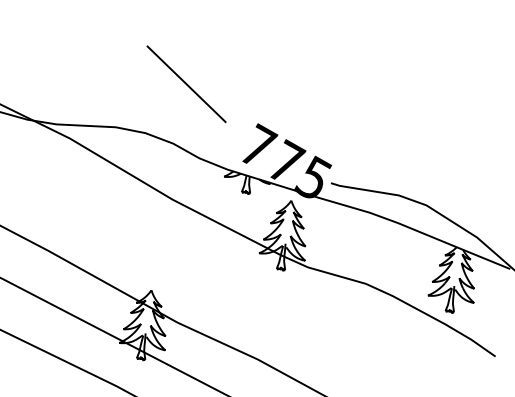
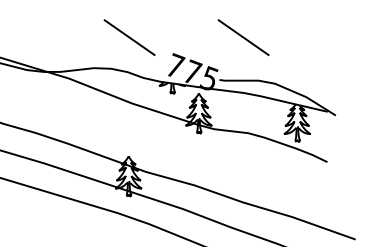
line: (384, 116) -> (243, 37), added

